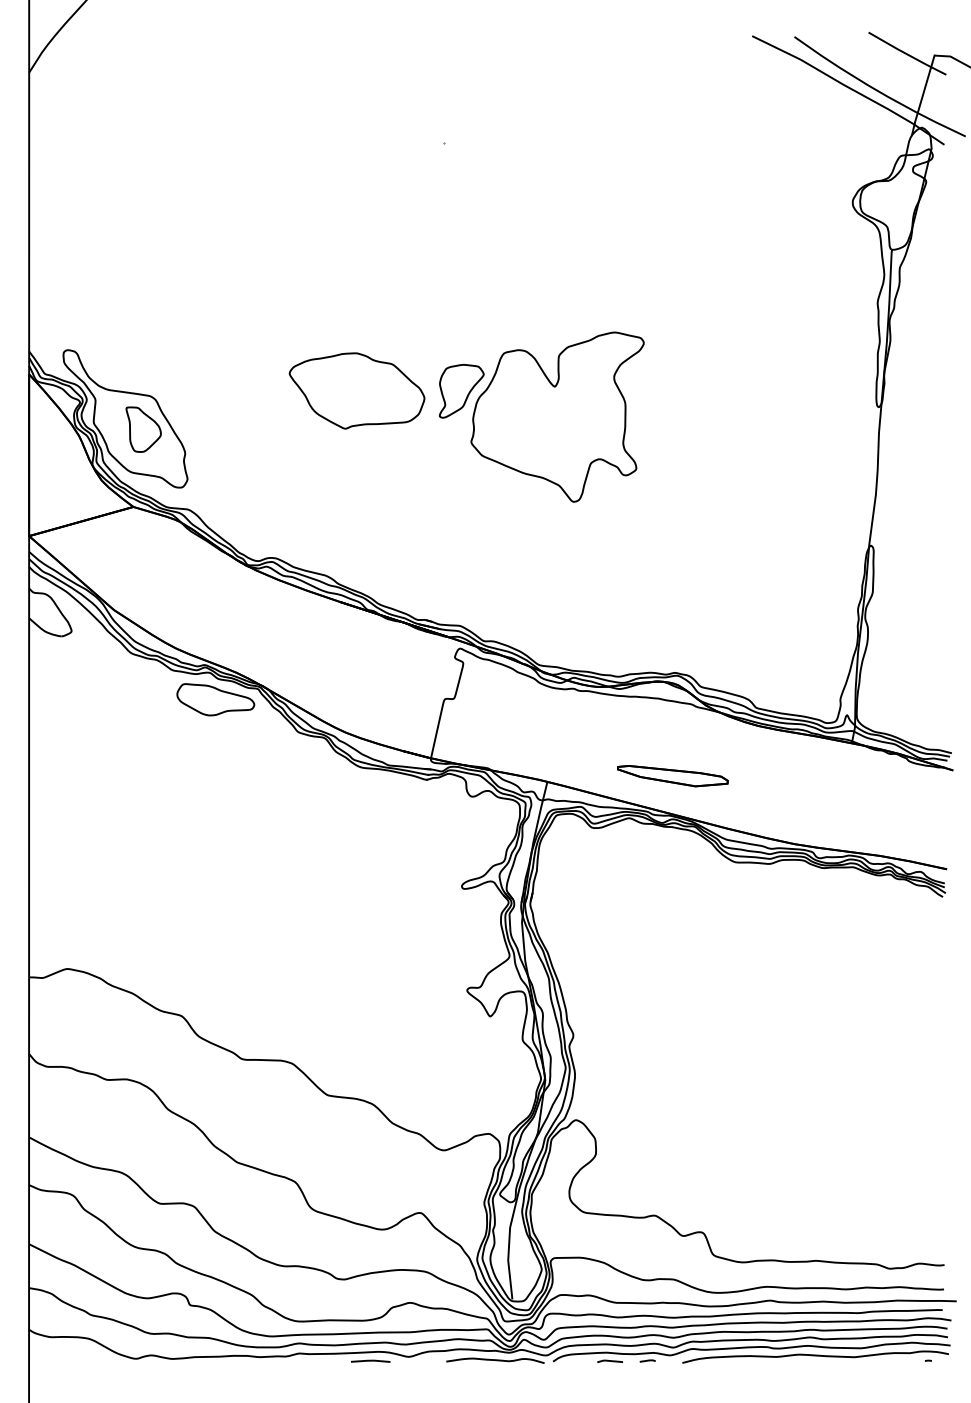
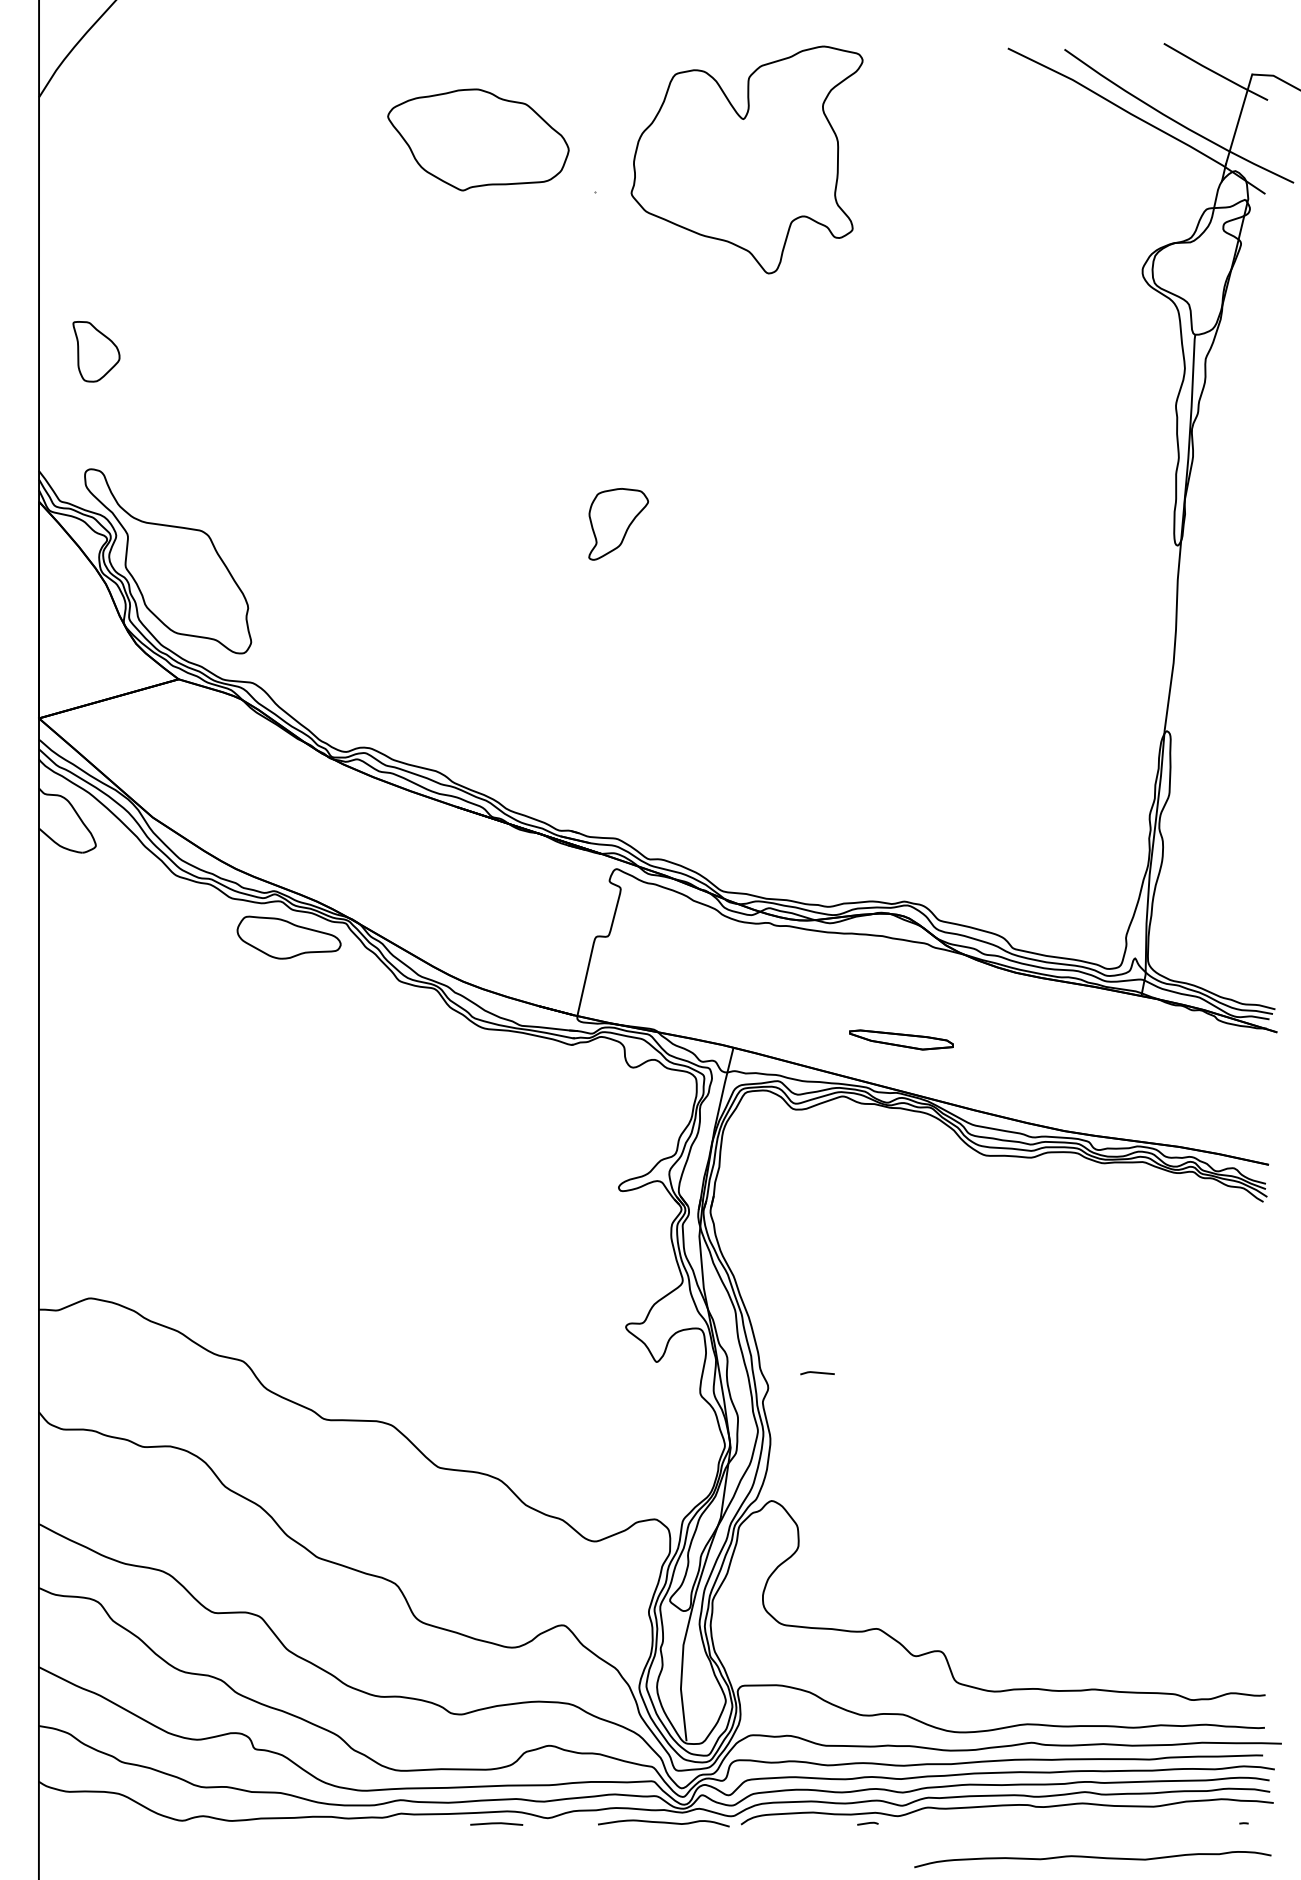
part: (357, 390) -> (478, 139), moved
part: (557, 416) -> (746, 159), moved
part: (143, 429) -> (96, 351), moved
part: (672, 775) -> (901, 1039), size x0.7
curve: (815, 1356) -> (1092, 1858), moved
line: (610, 1361) -> (817, 1373), moved

